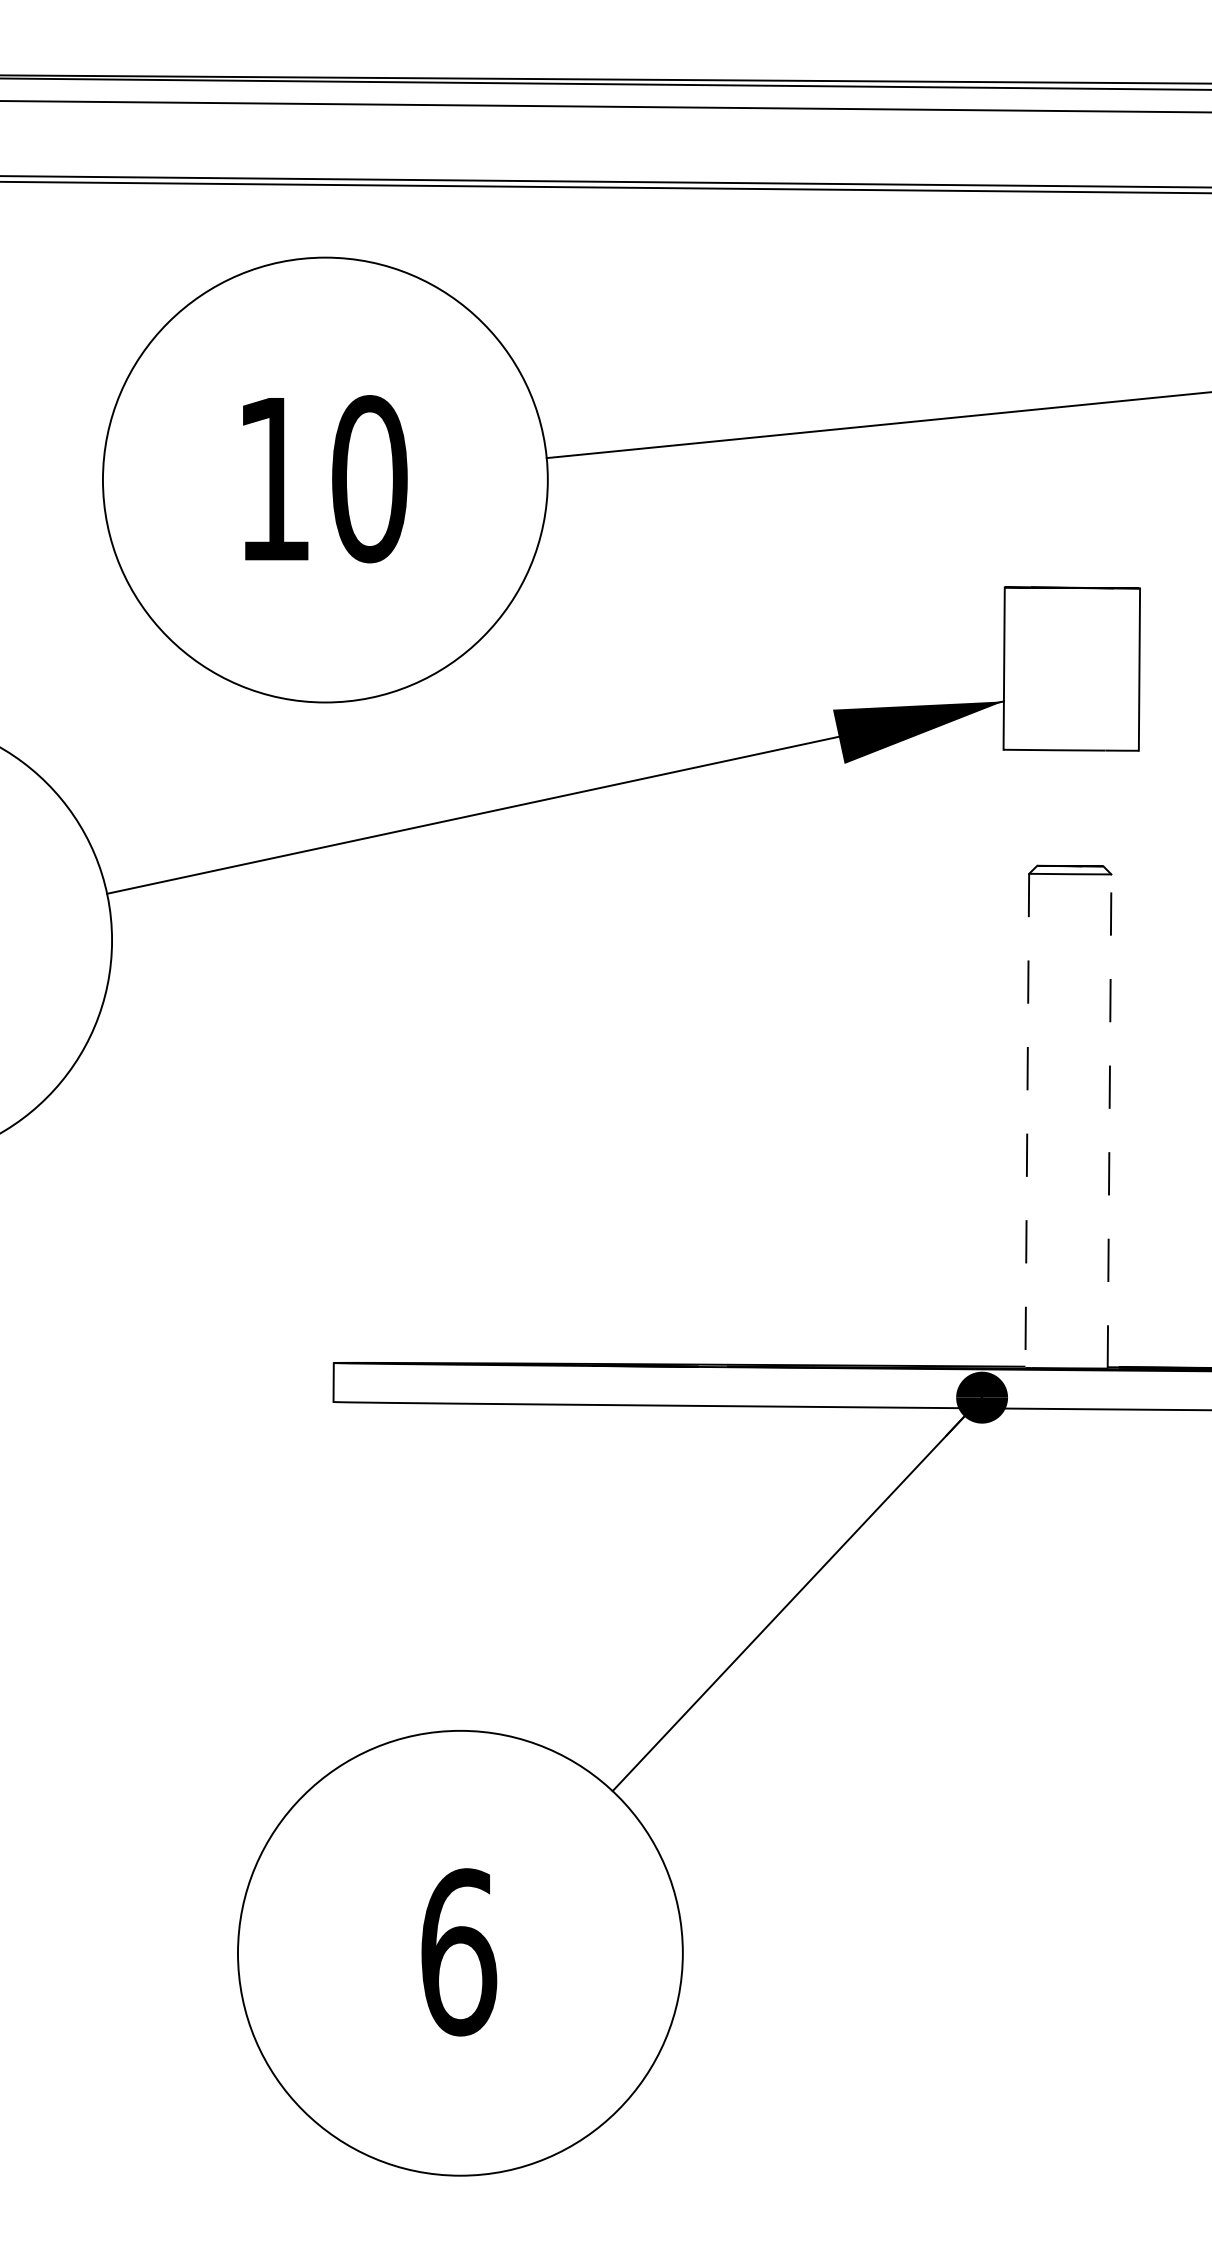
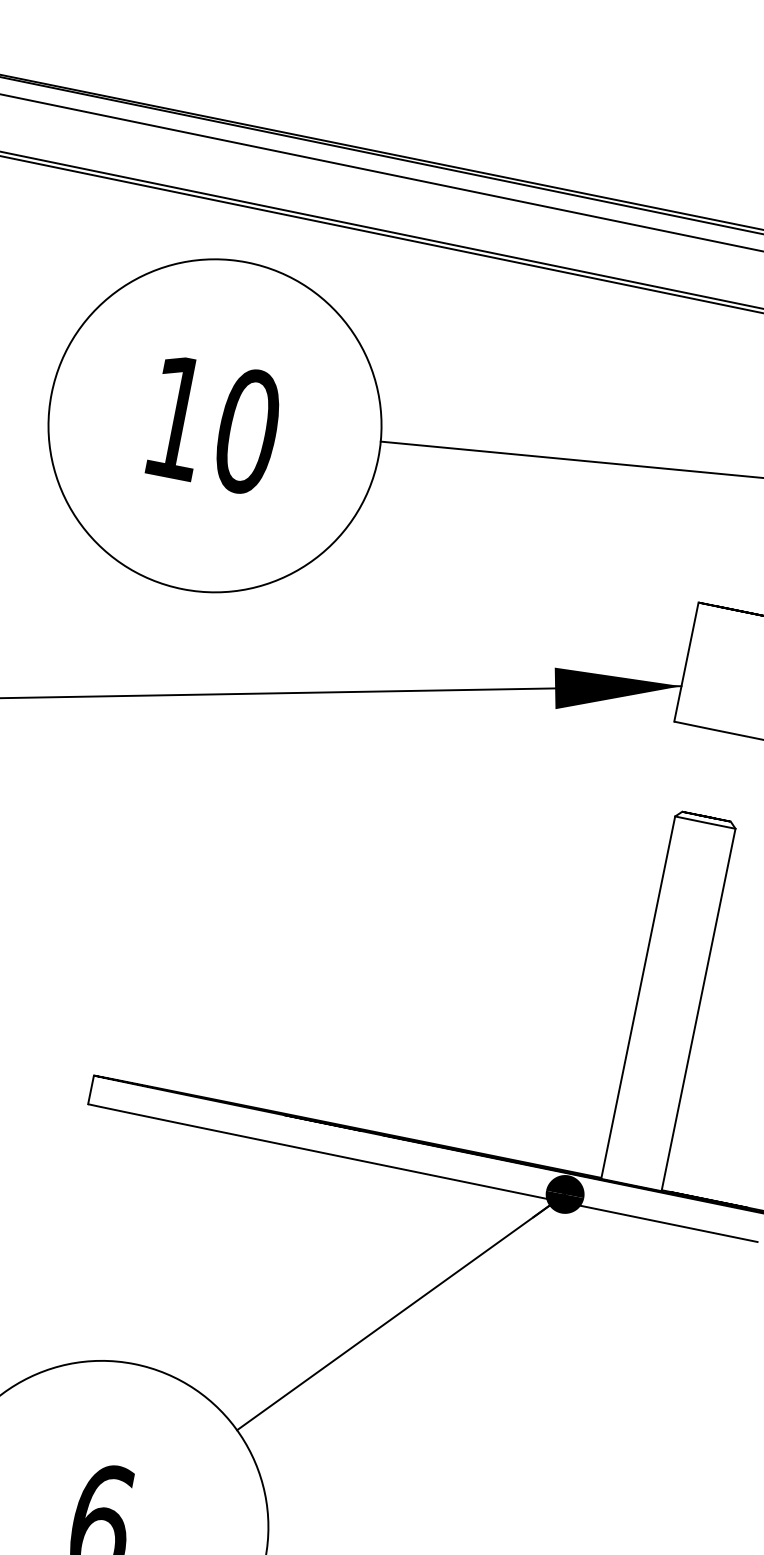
line: (1027, 1121) -> (638, 998), dashed -> solid
line: (1109, 1121) -> (698, 1009), dashed -> solid

